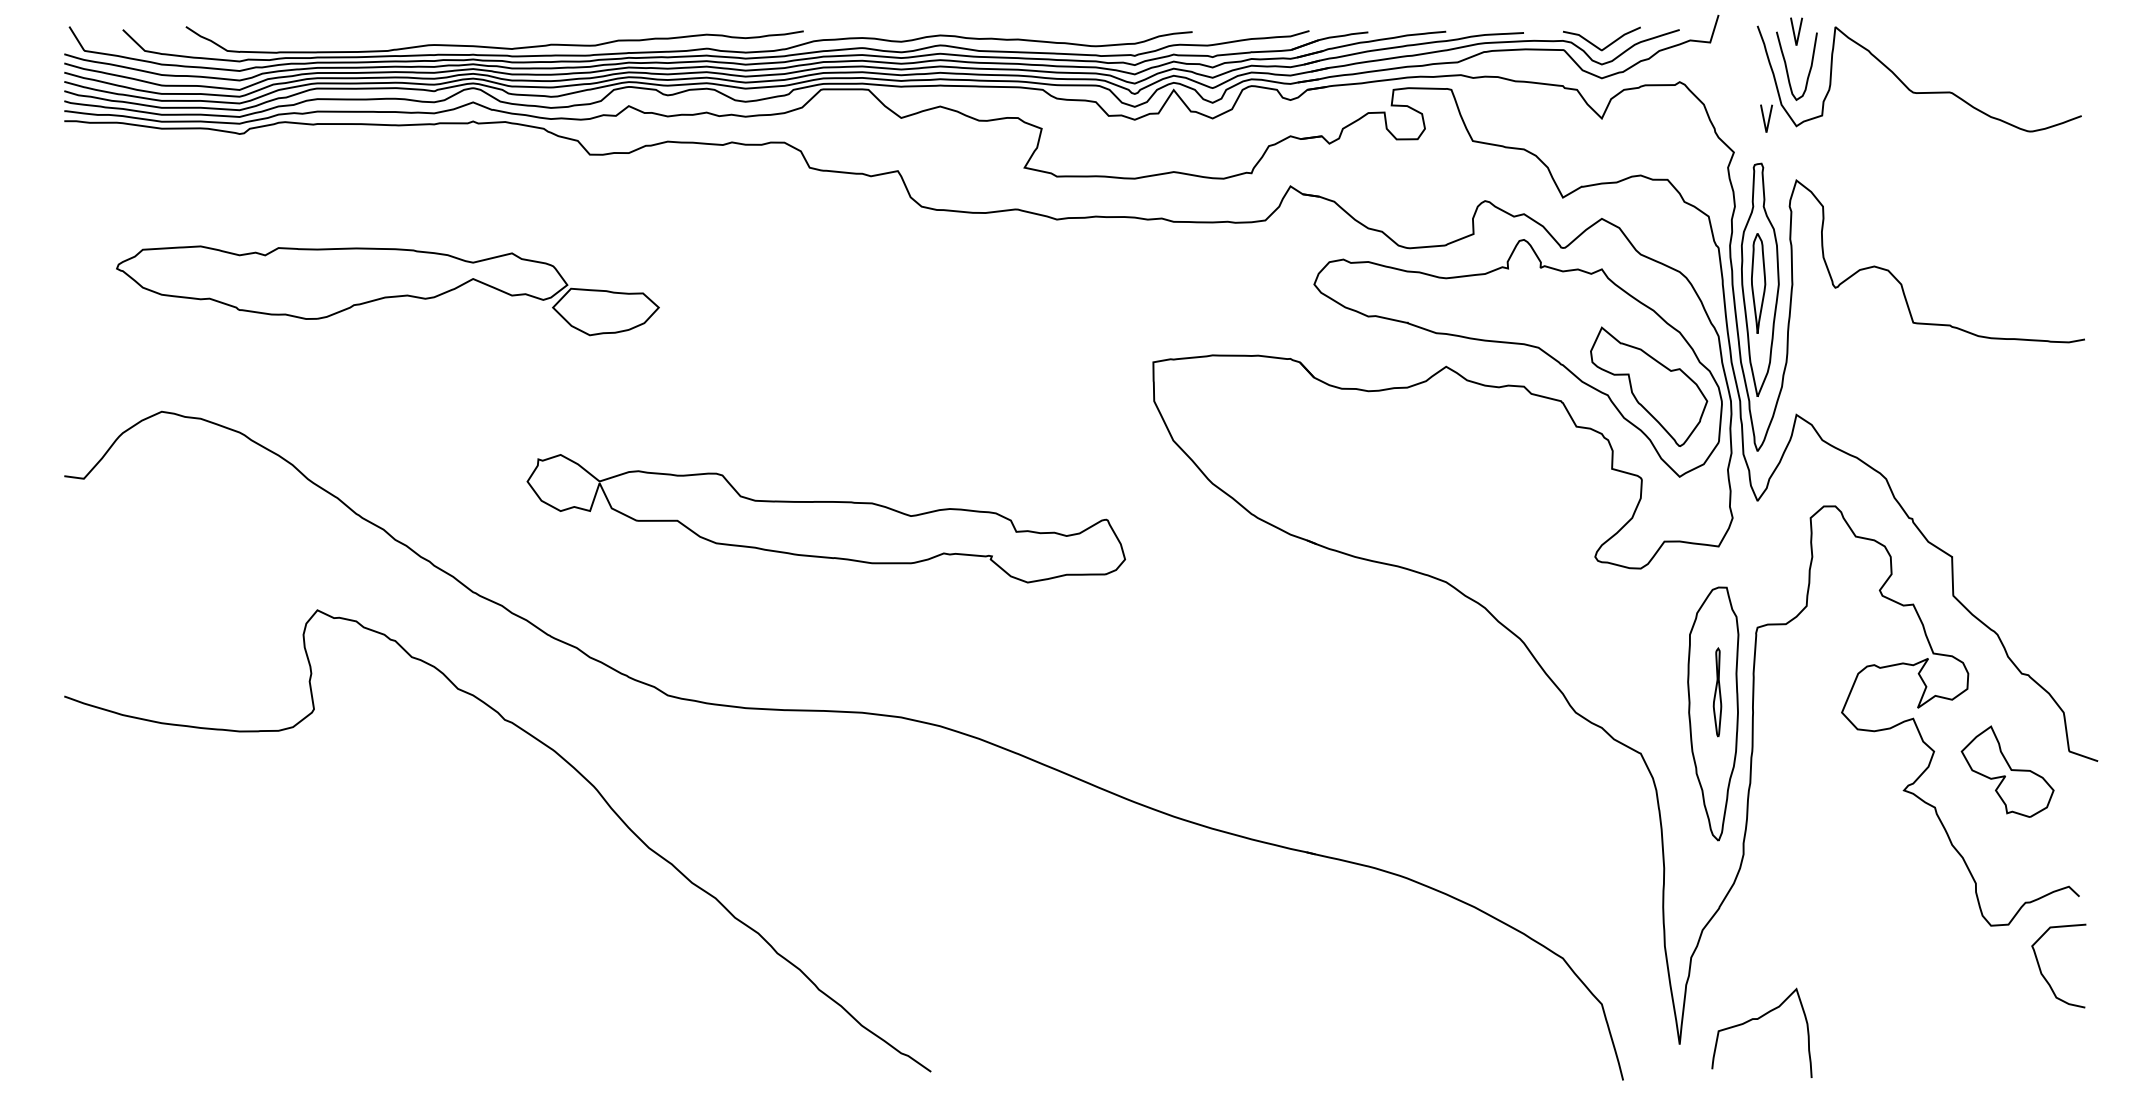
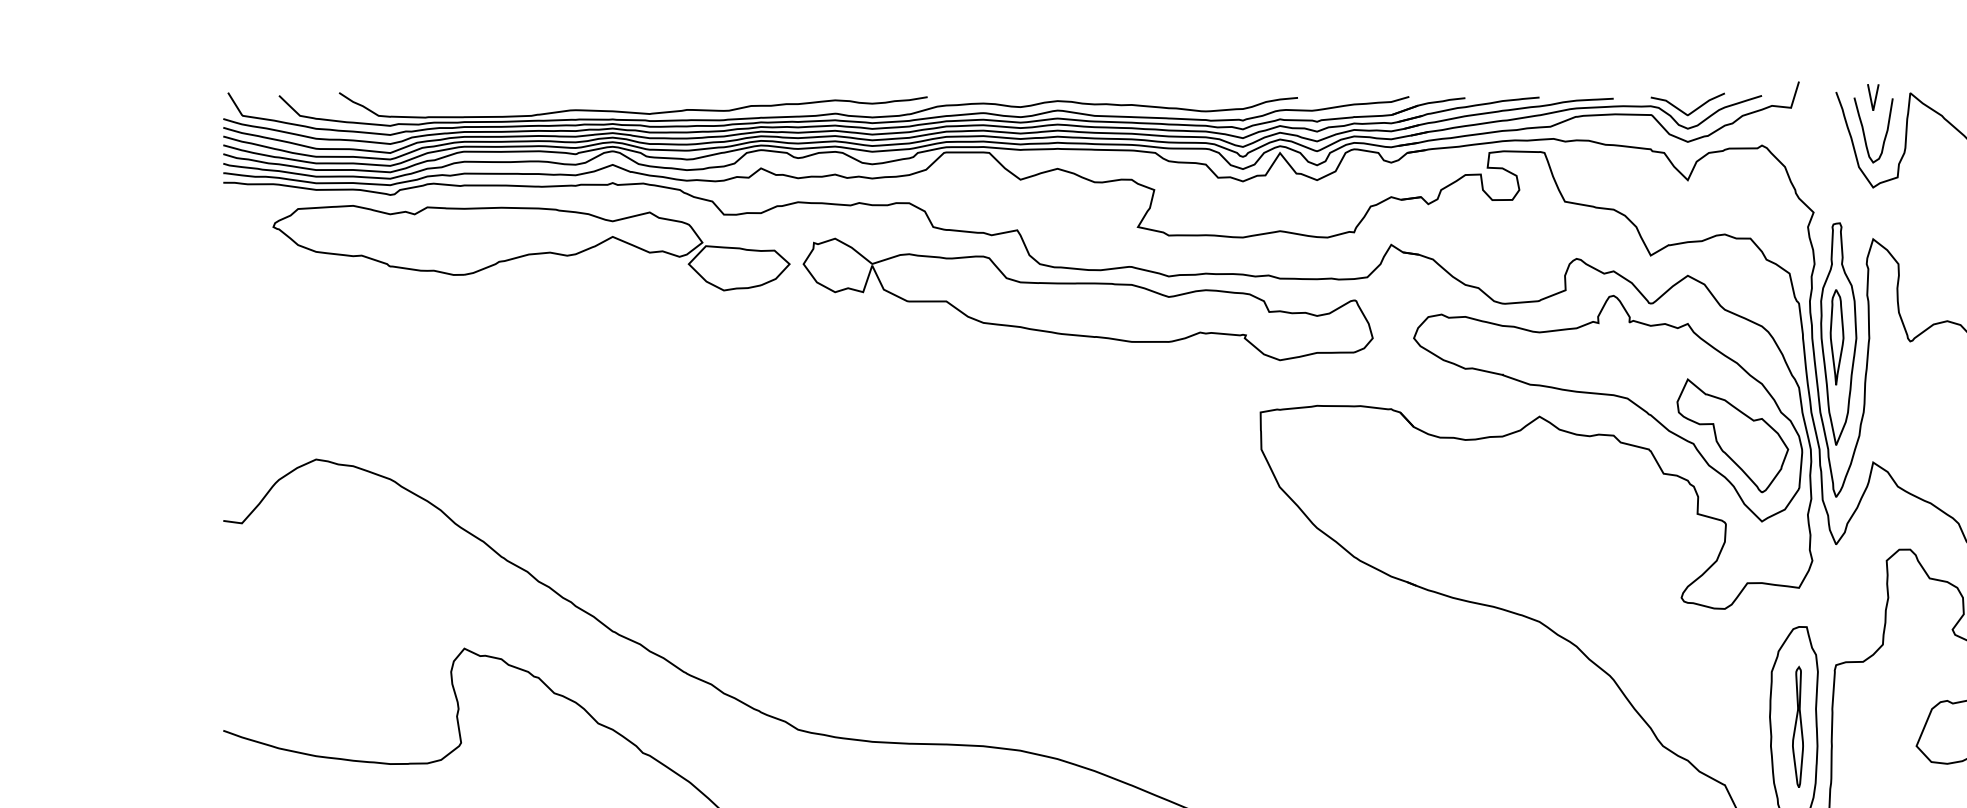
line: (1764, 118) -> (1842, 180), removed
part: (387, 290) -> (531, 247), moved
part: (825, 518) -> (1087, 299), moved
part: (1717, 692) -> (1797, 726), size x1.43

